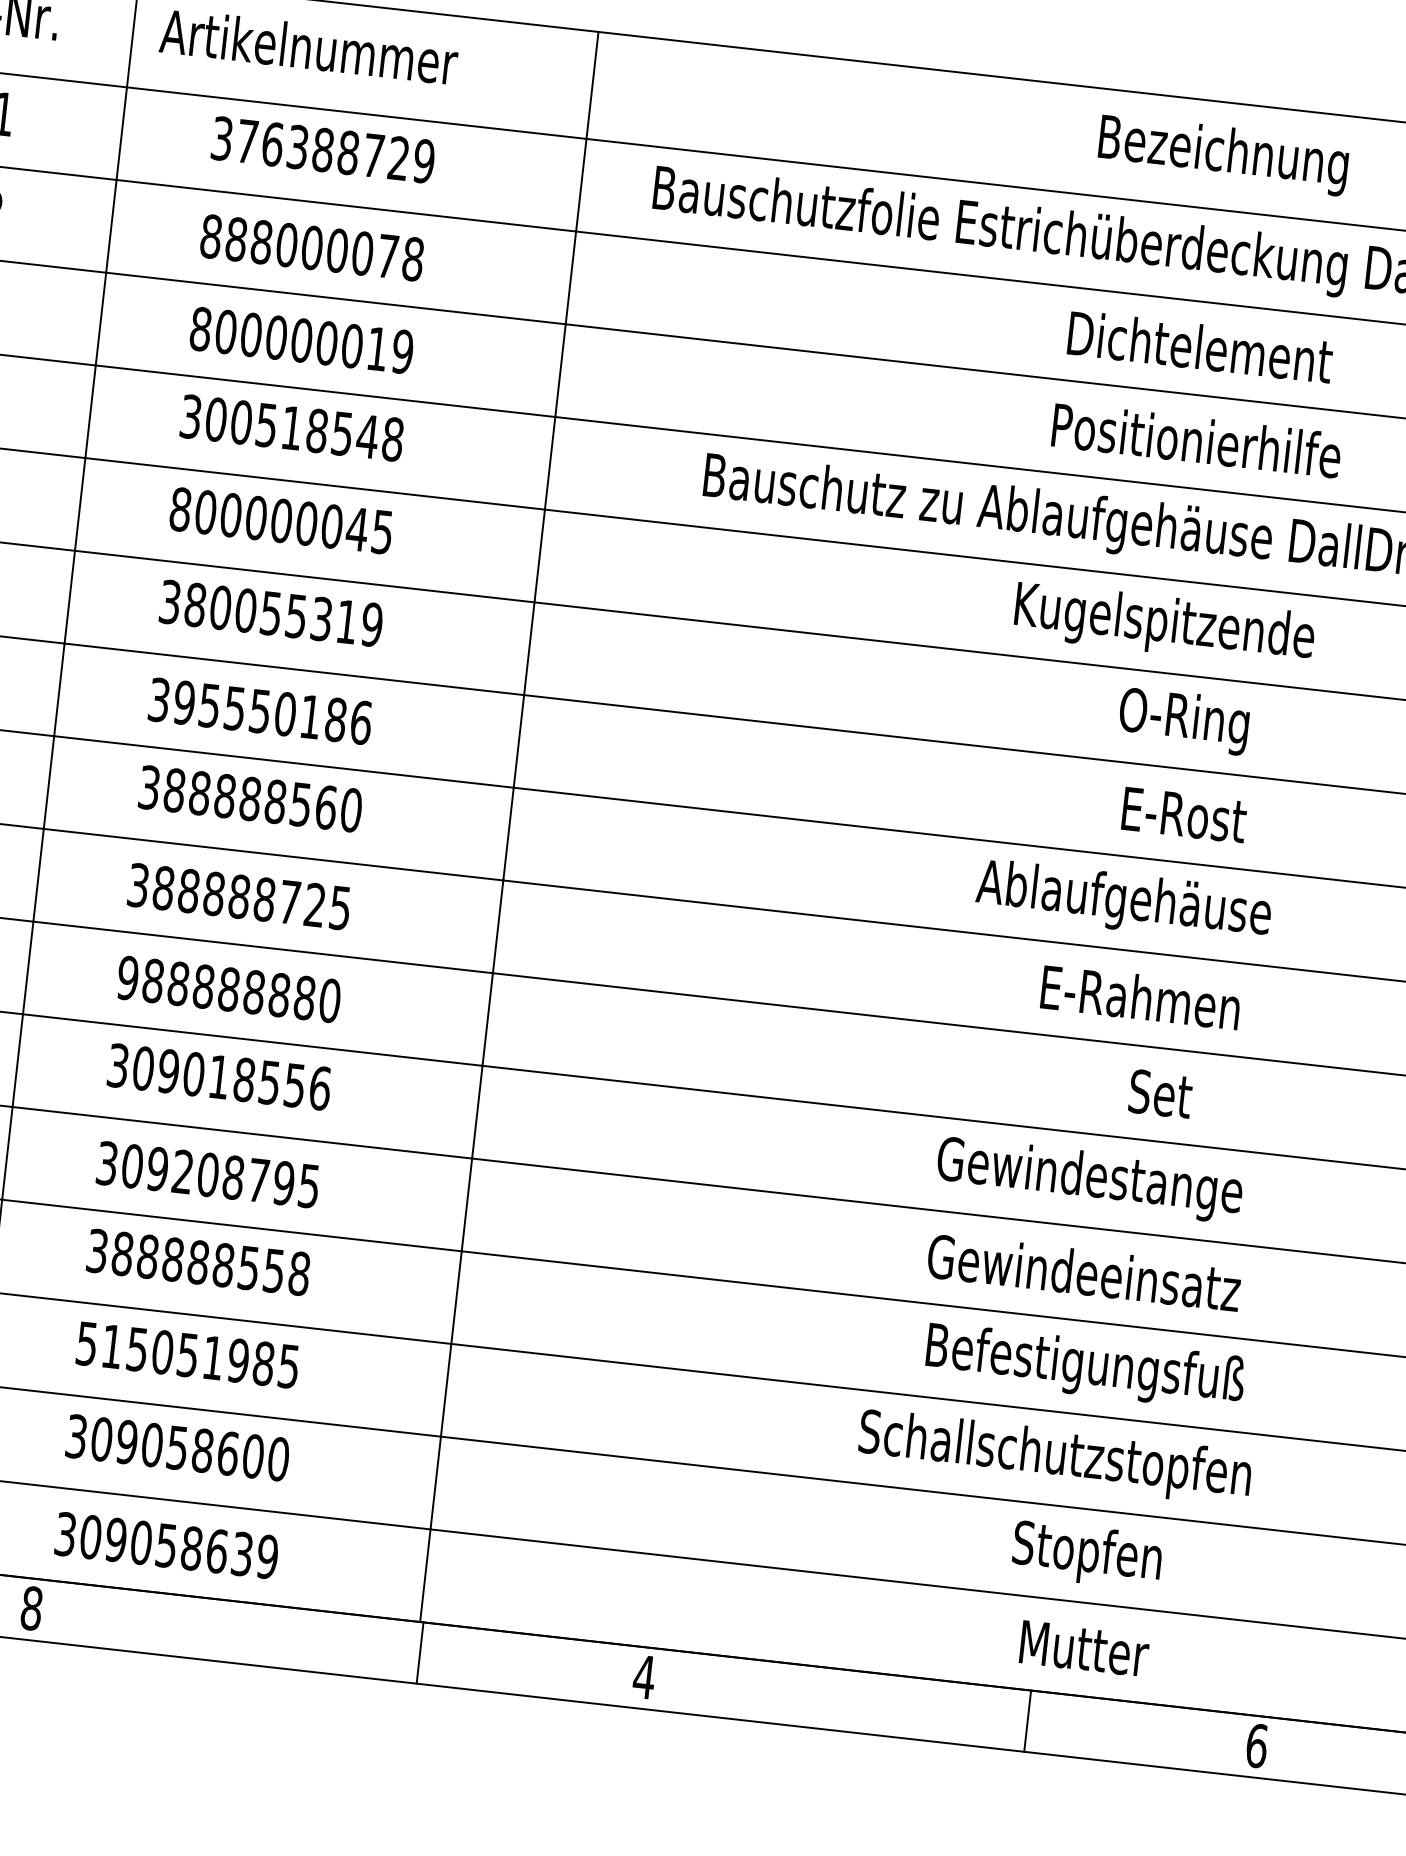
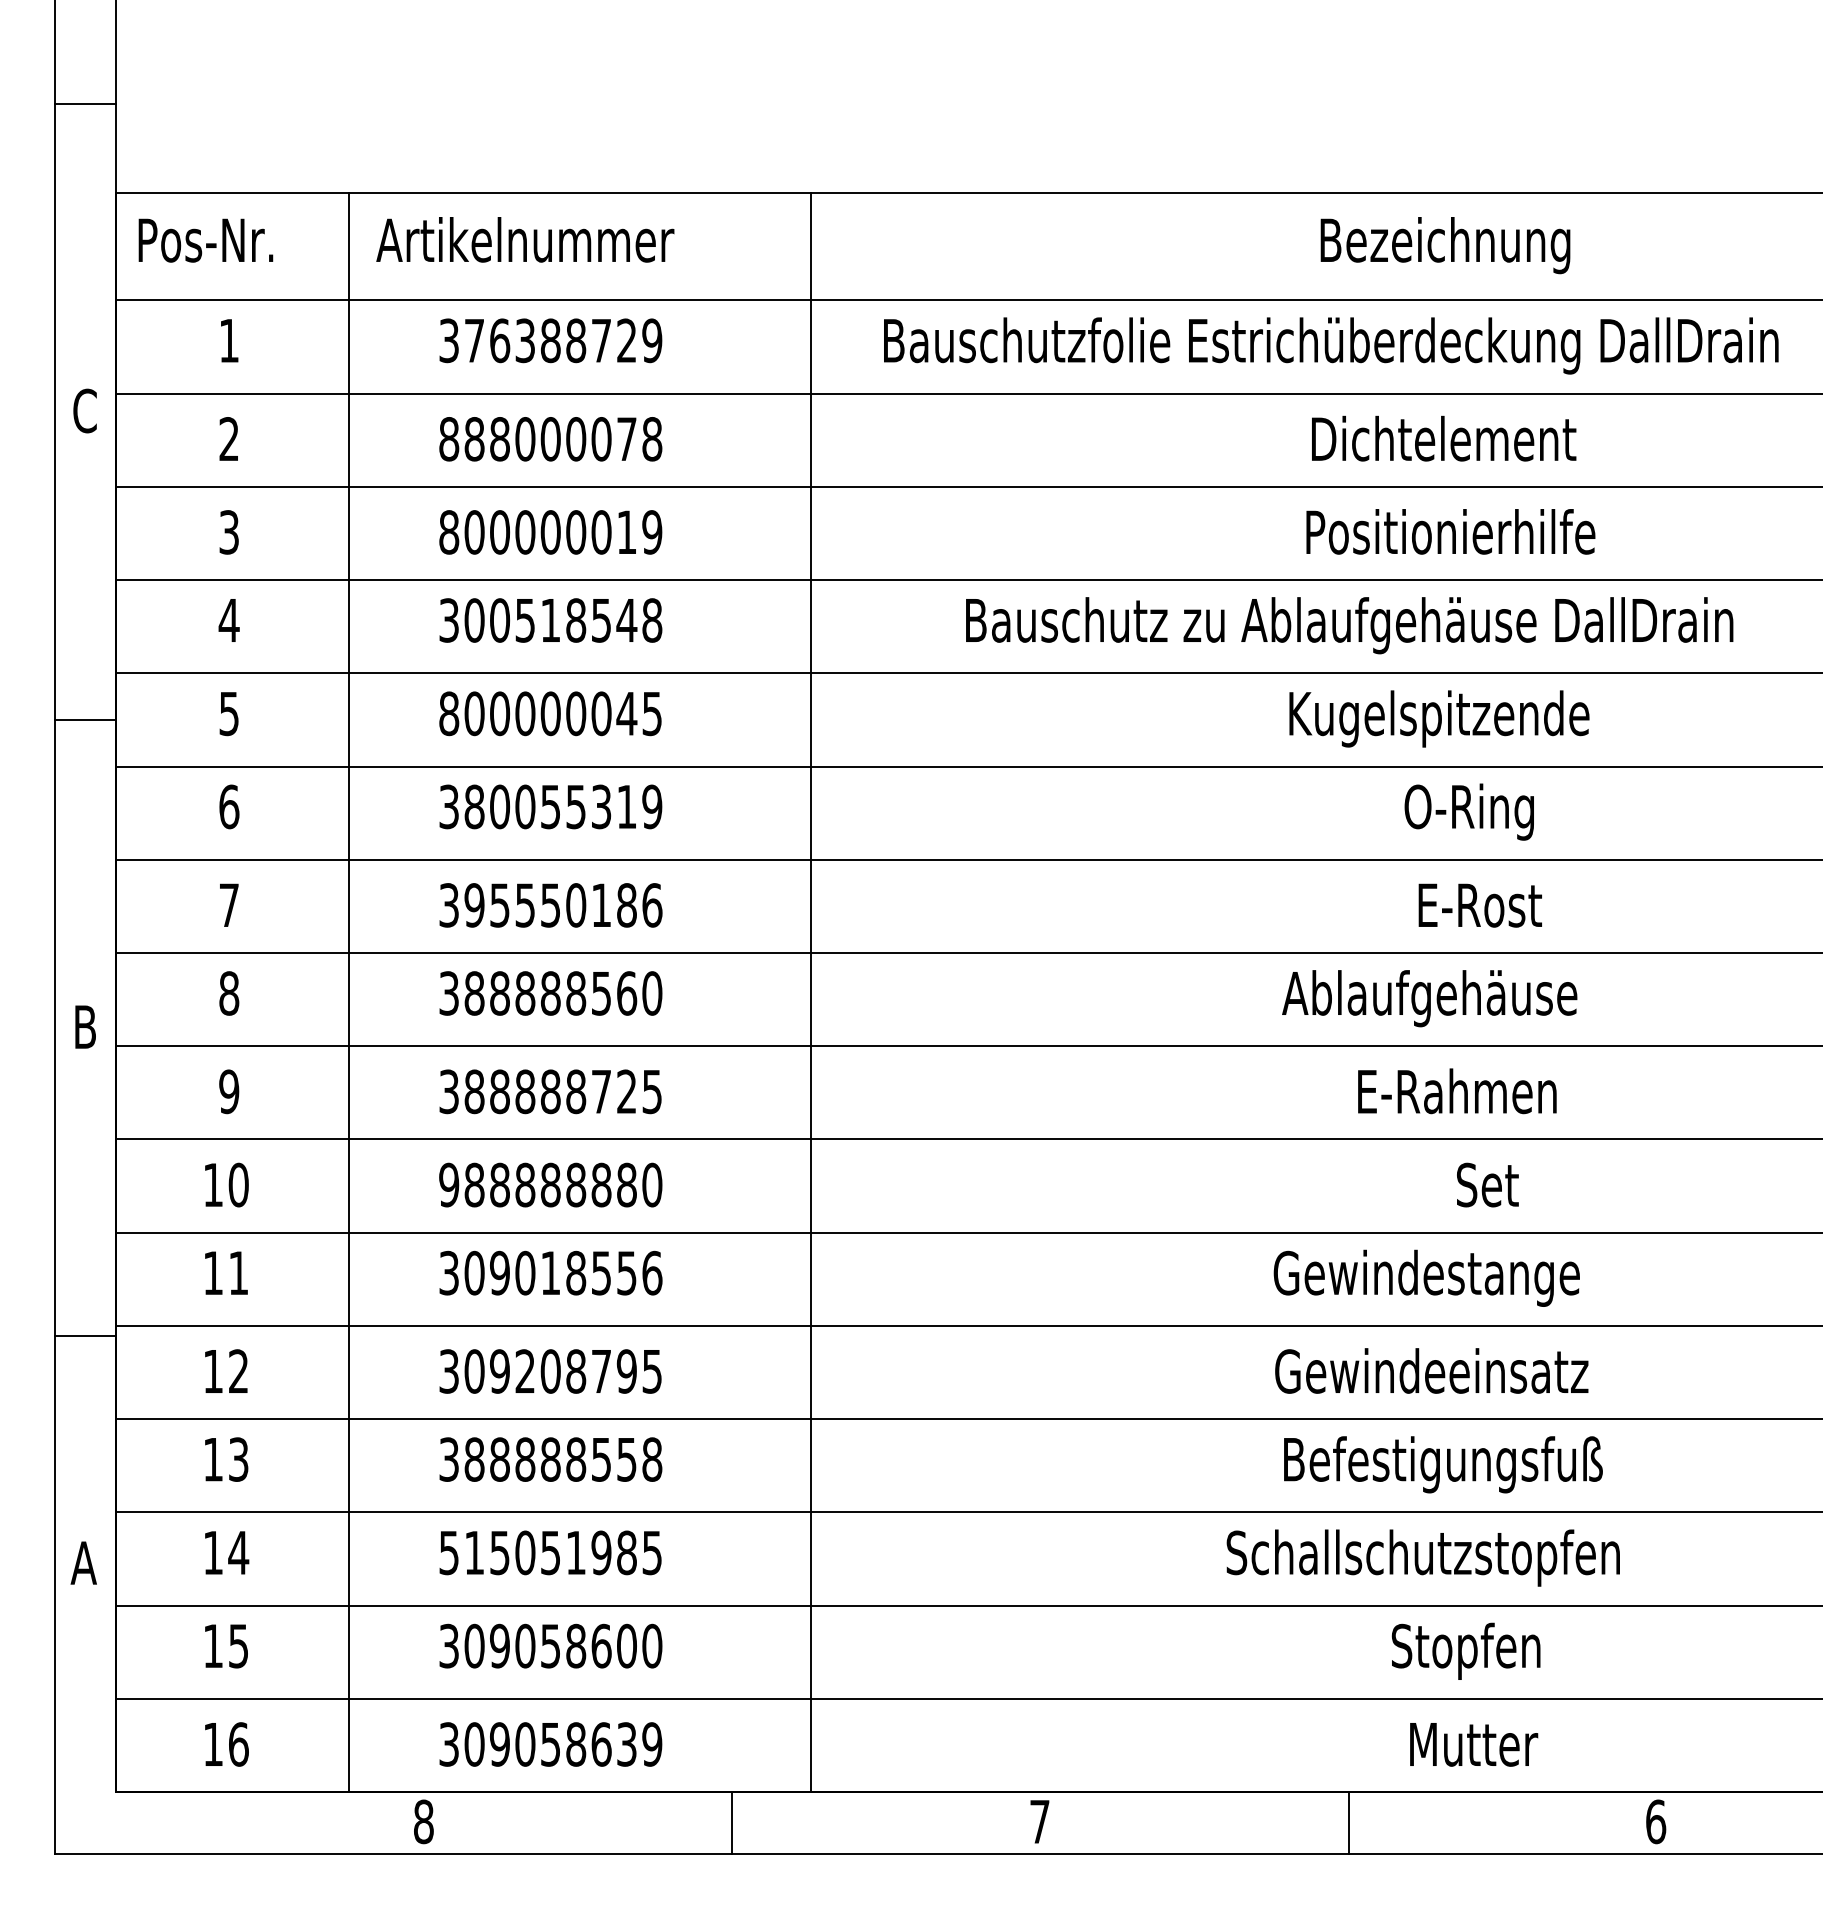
line: (420, 1652) -> (732, 1822), moved
text: (644, 1676) -> (1039, 1821), 4 -> 7
line: (1027, 1720) -> (1348, 1822), moved

